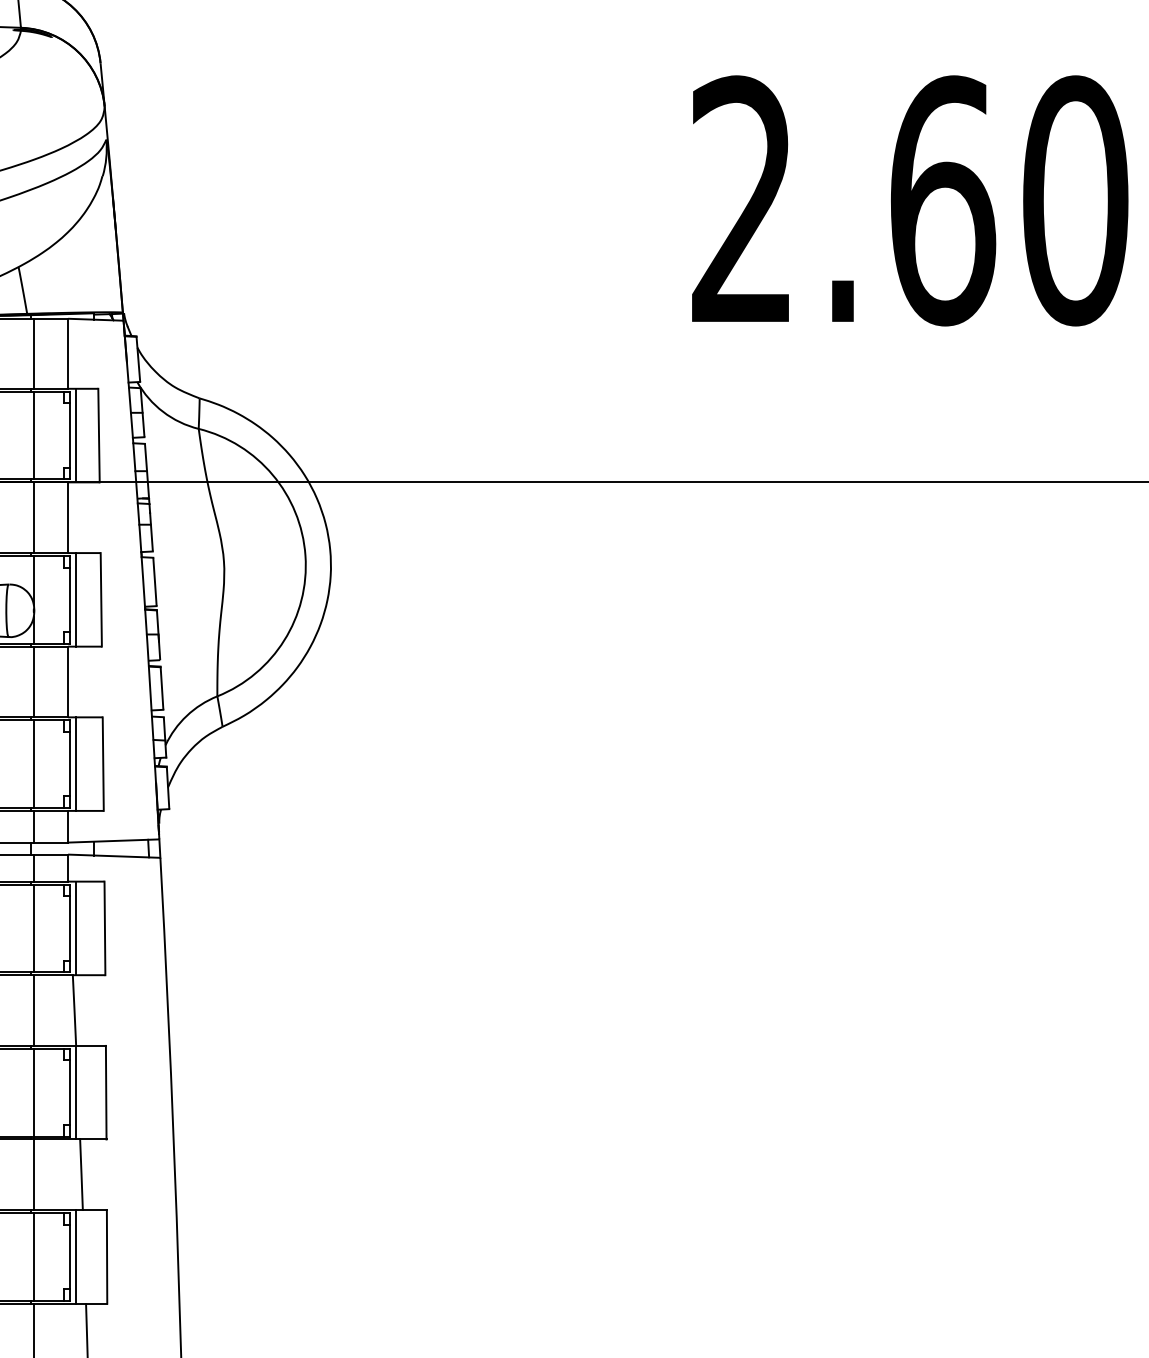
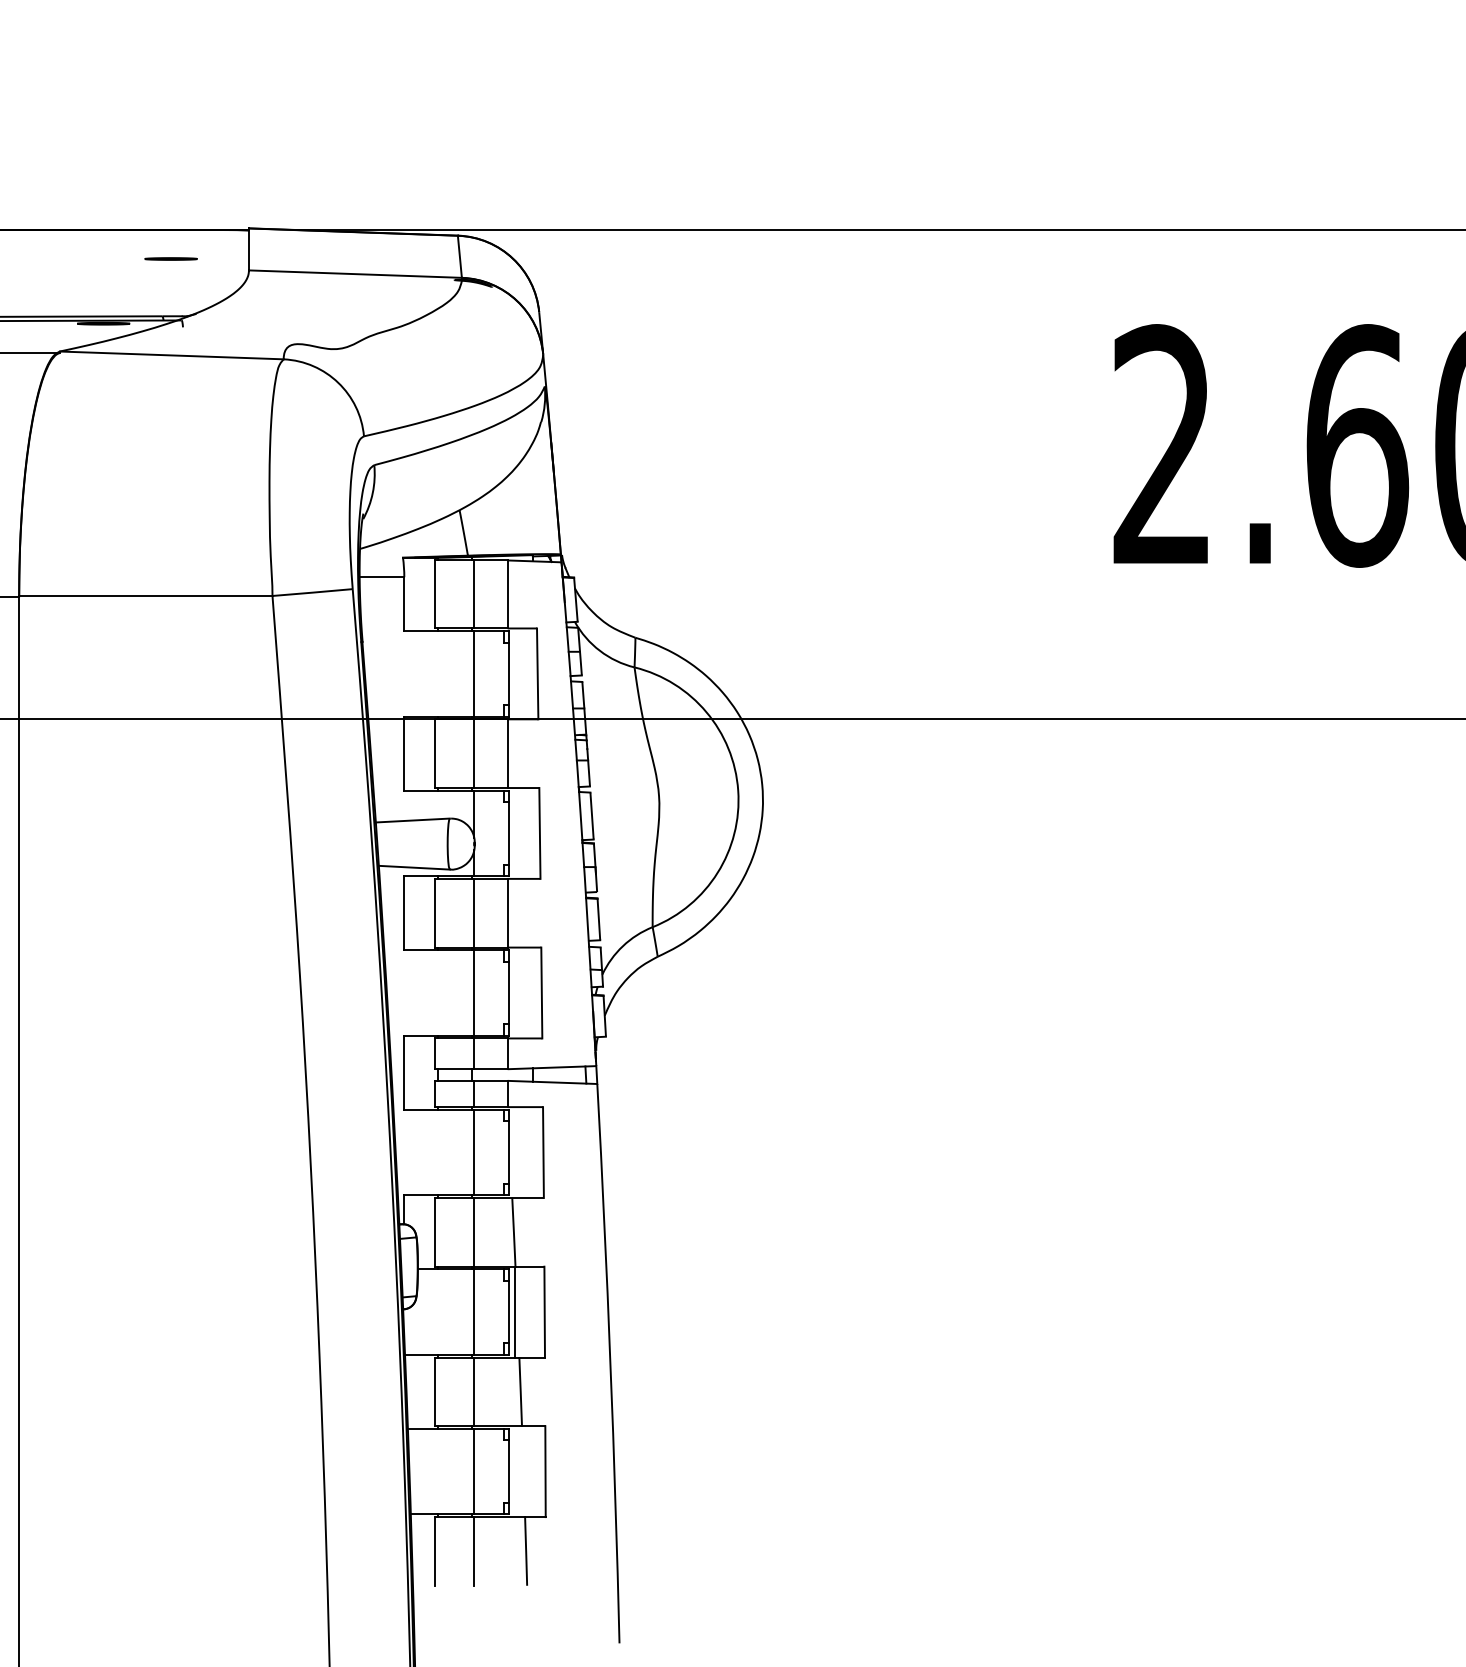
line: (76, 435) -> (515, 673), removed
line: (76, 599) -> (515, 833), removed
line: (76, 763) -> (515, 992), removed
line: (76, 928) -> (515, 1152), removed
line: (76, 1256) -> (515, 1471), removed

